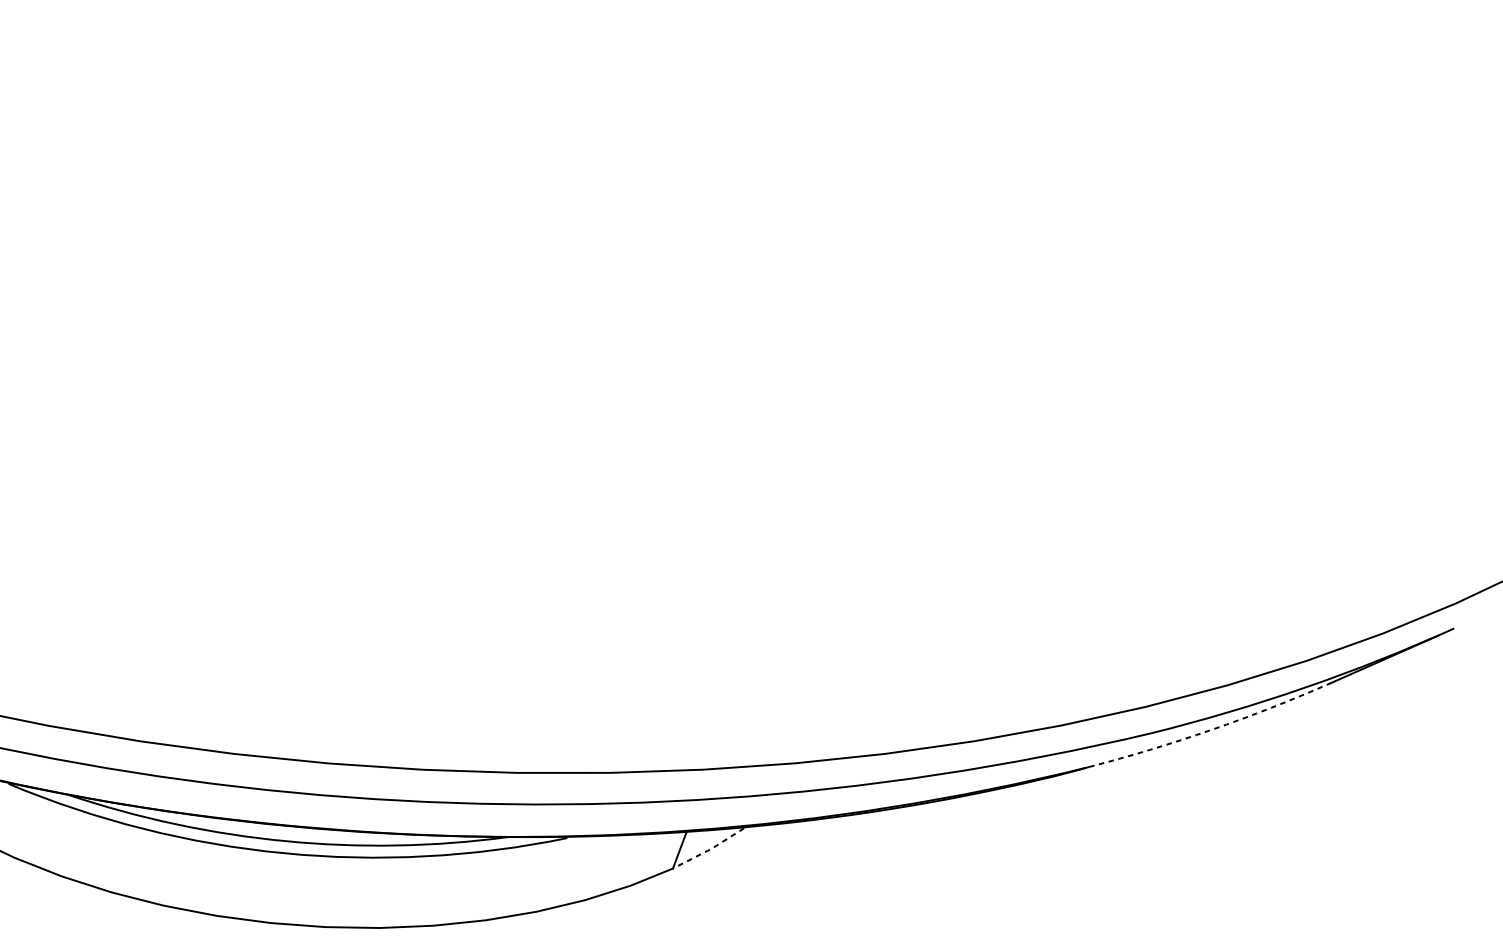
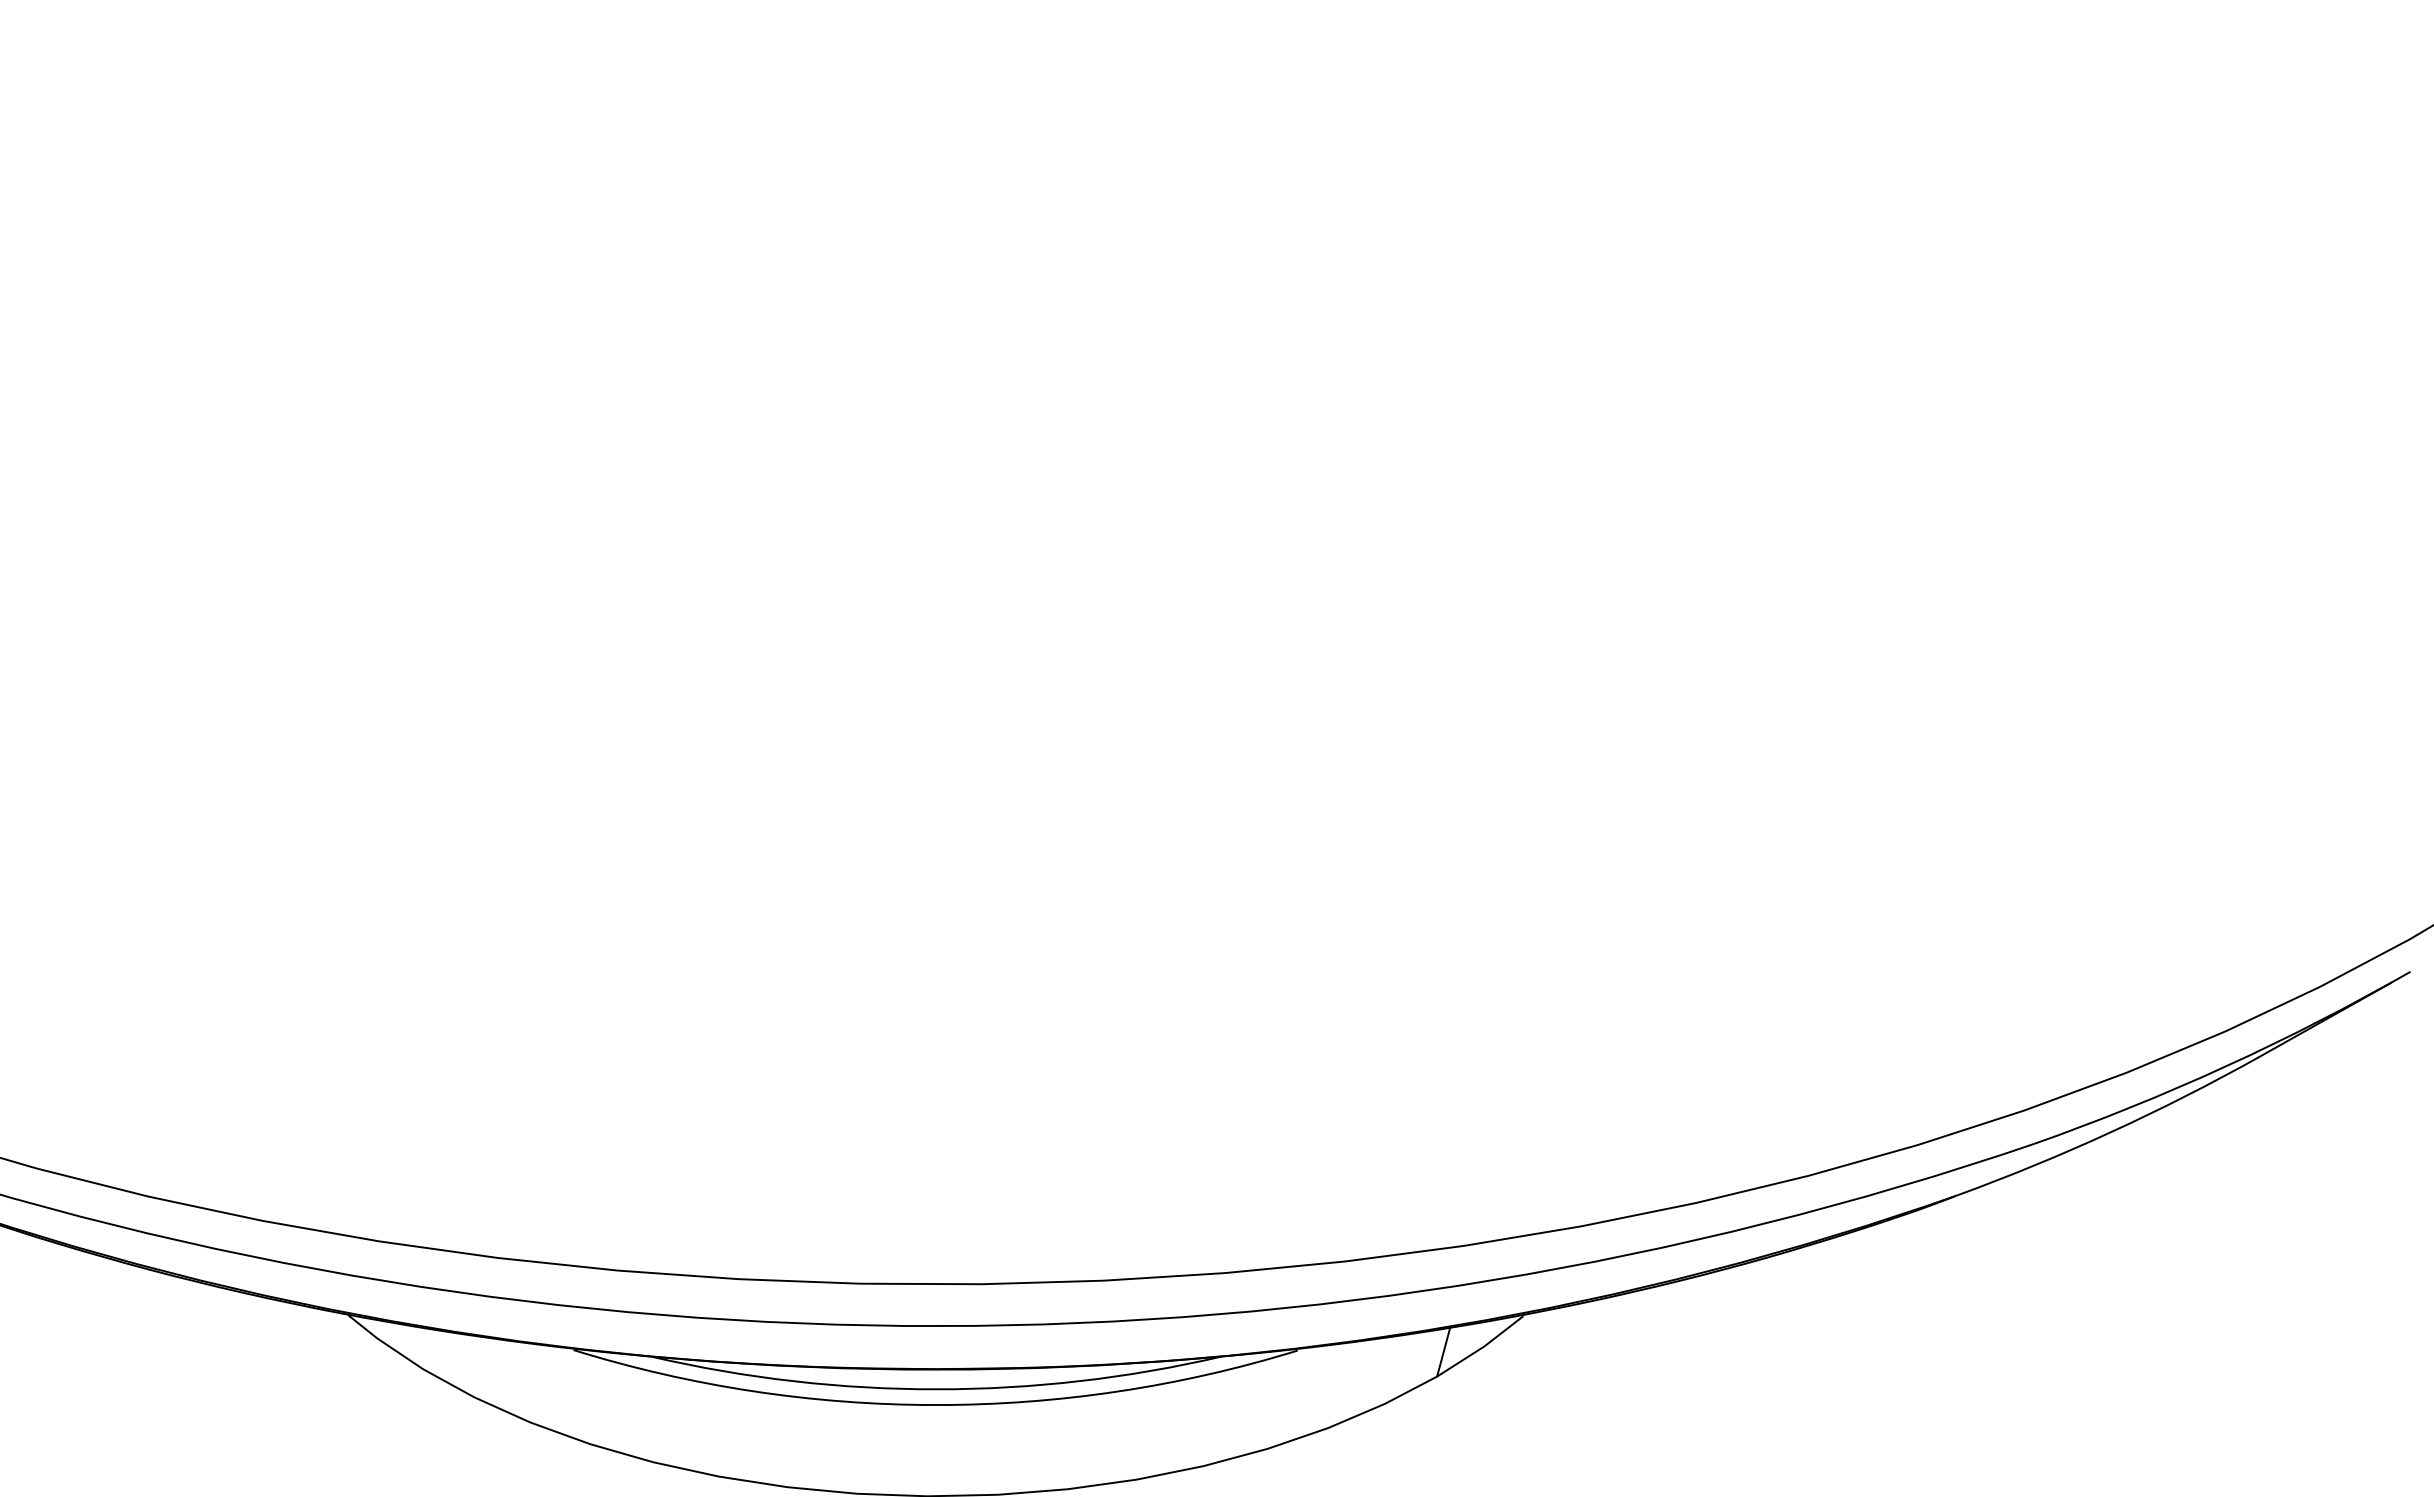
arc: (1211, 730) -> (2111, 1132), dashed -> solid
line: (709, 849) -> (1481, 1347), dashed -> solid

